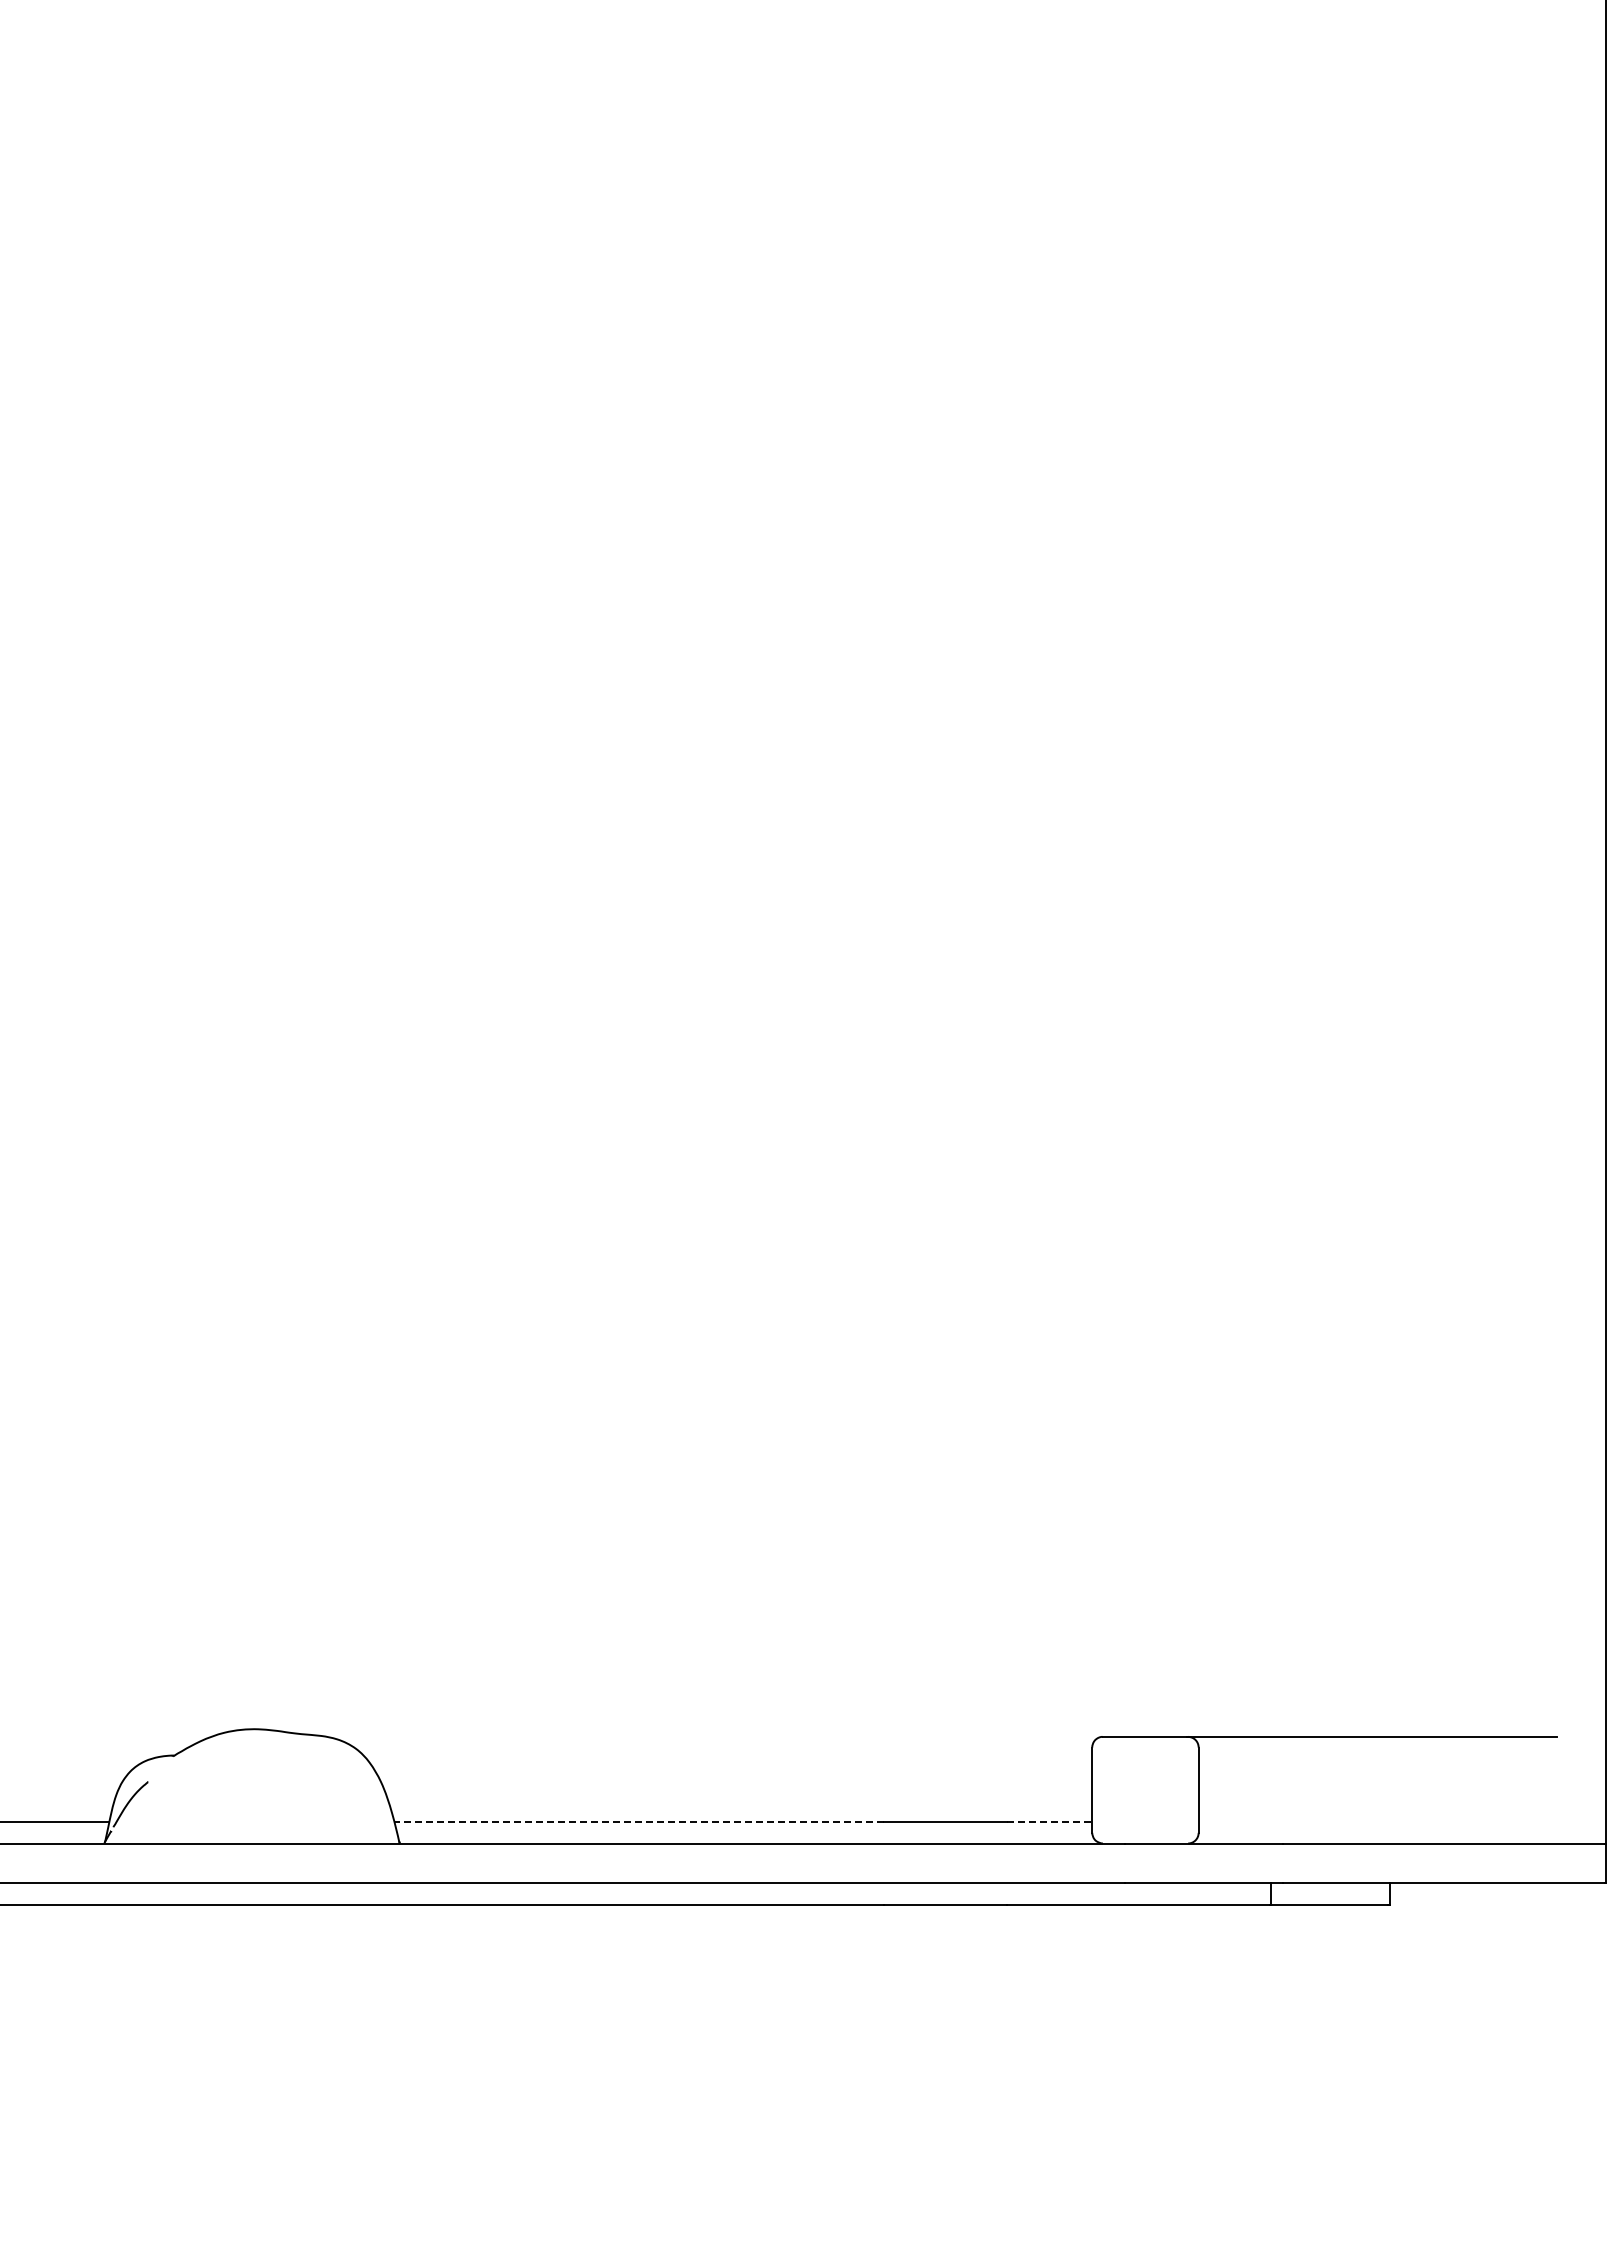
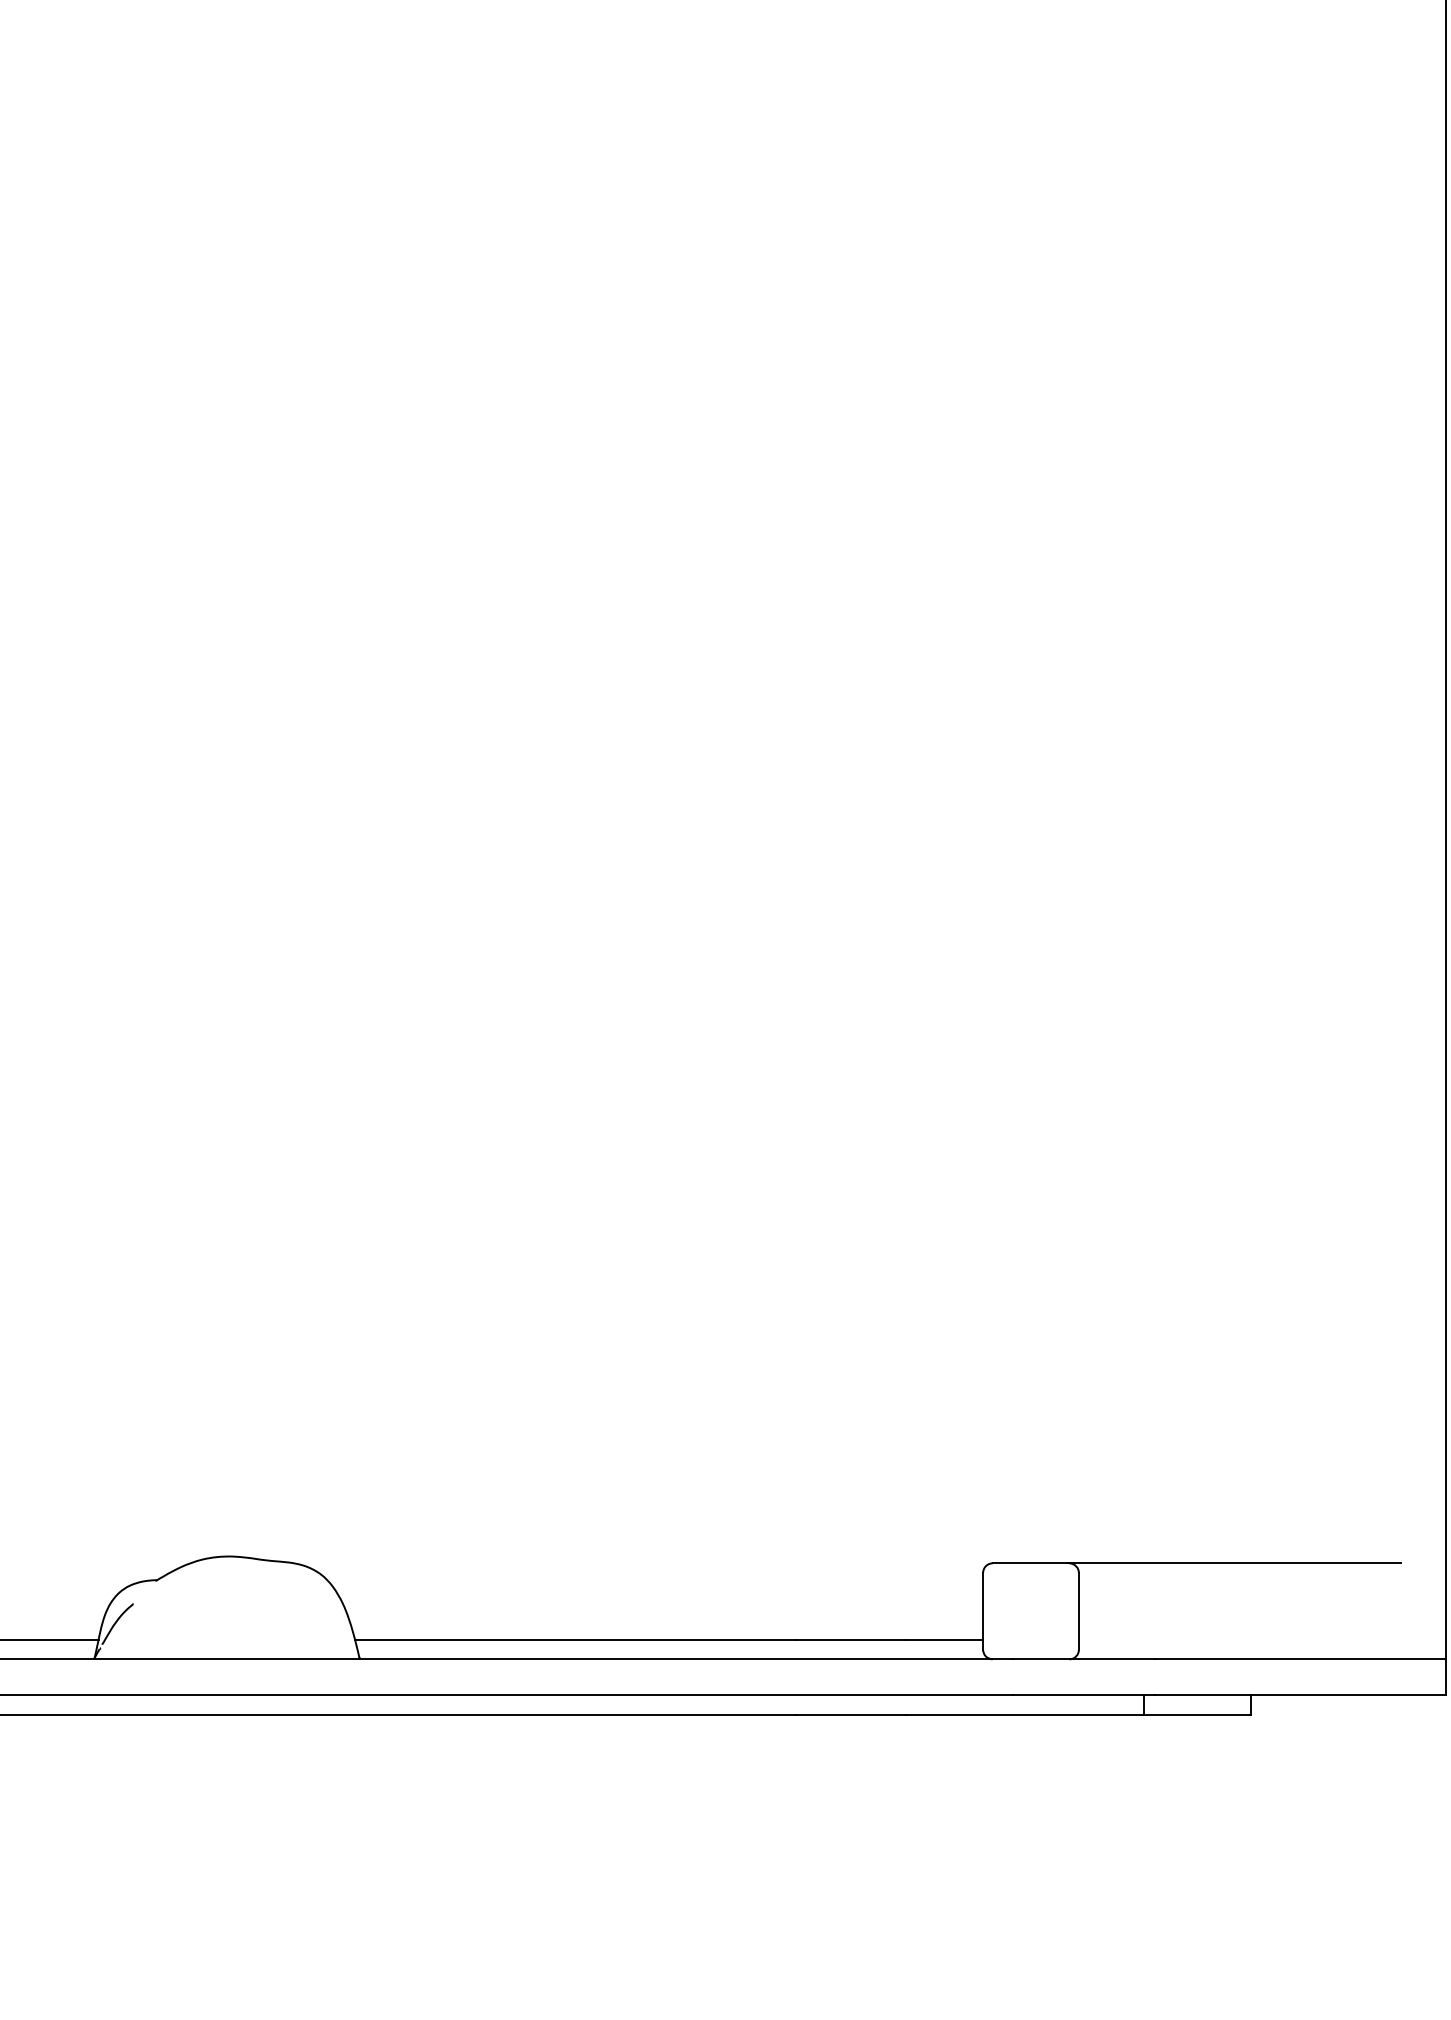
line: (639, 1822) -> (575, 1640), dashed -> solid
line: (1049, 1822) -> (944, 1640), dashed -> solid

